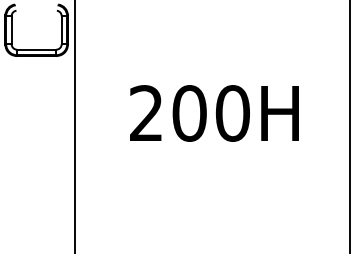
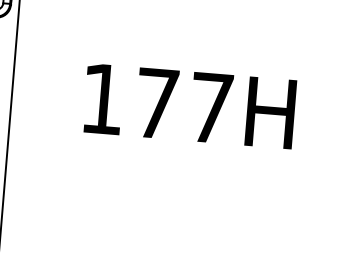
text: (189, 113) -> (156, 103), 200H -> 177H

